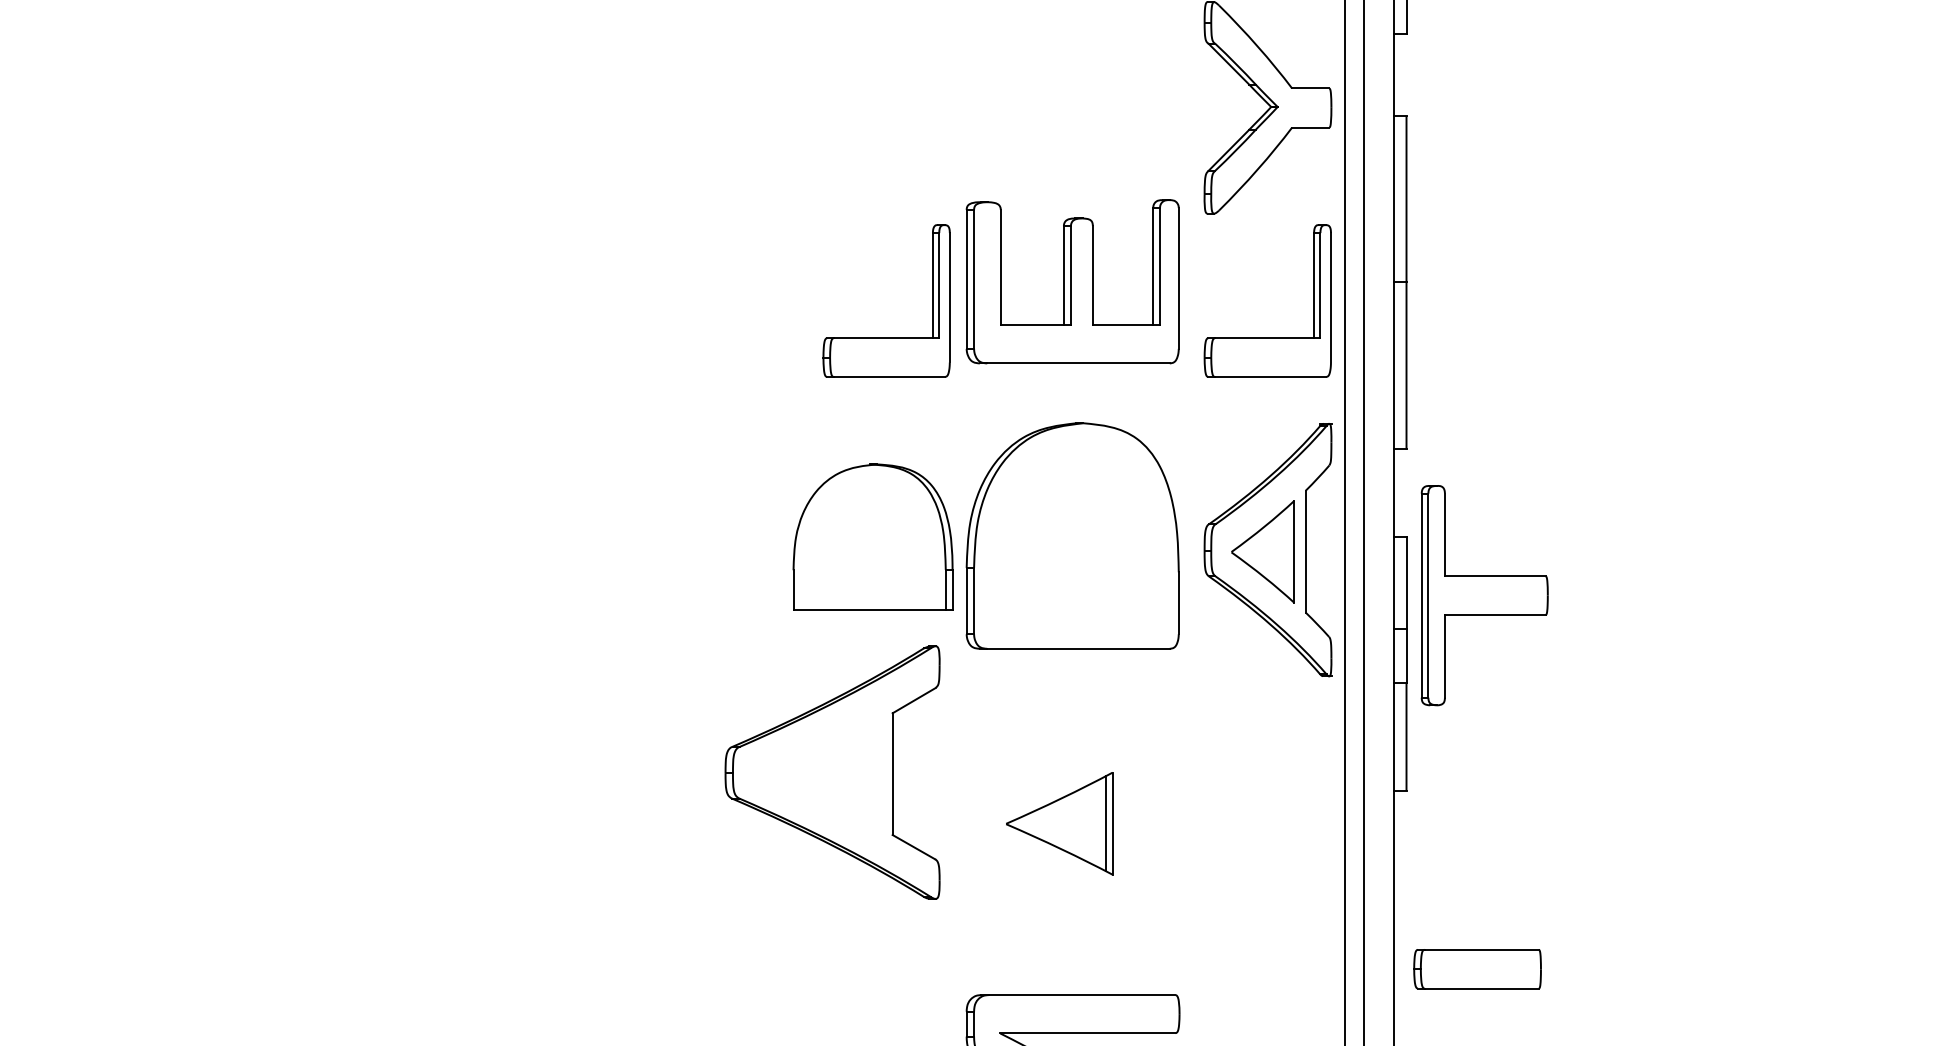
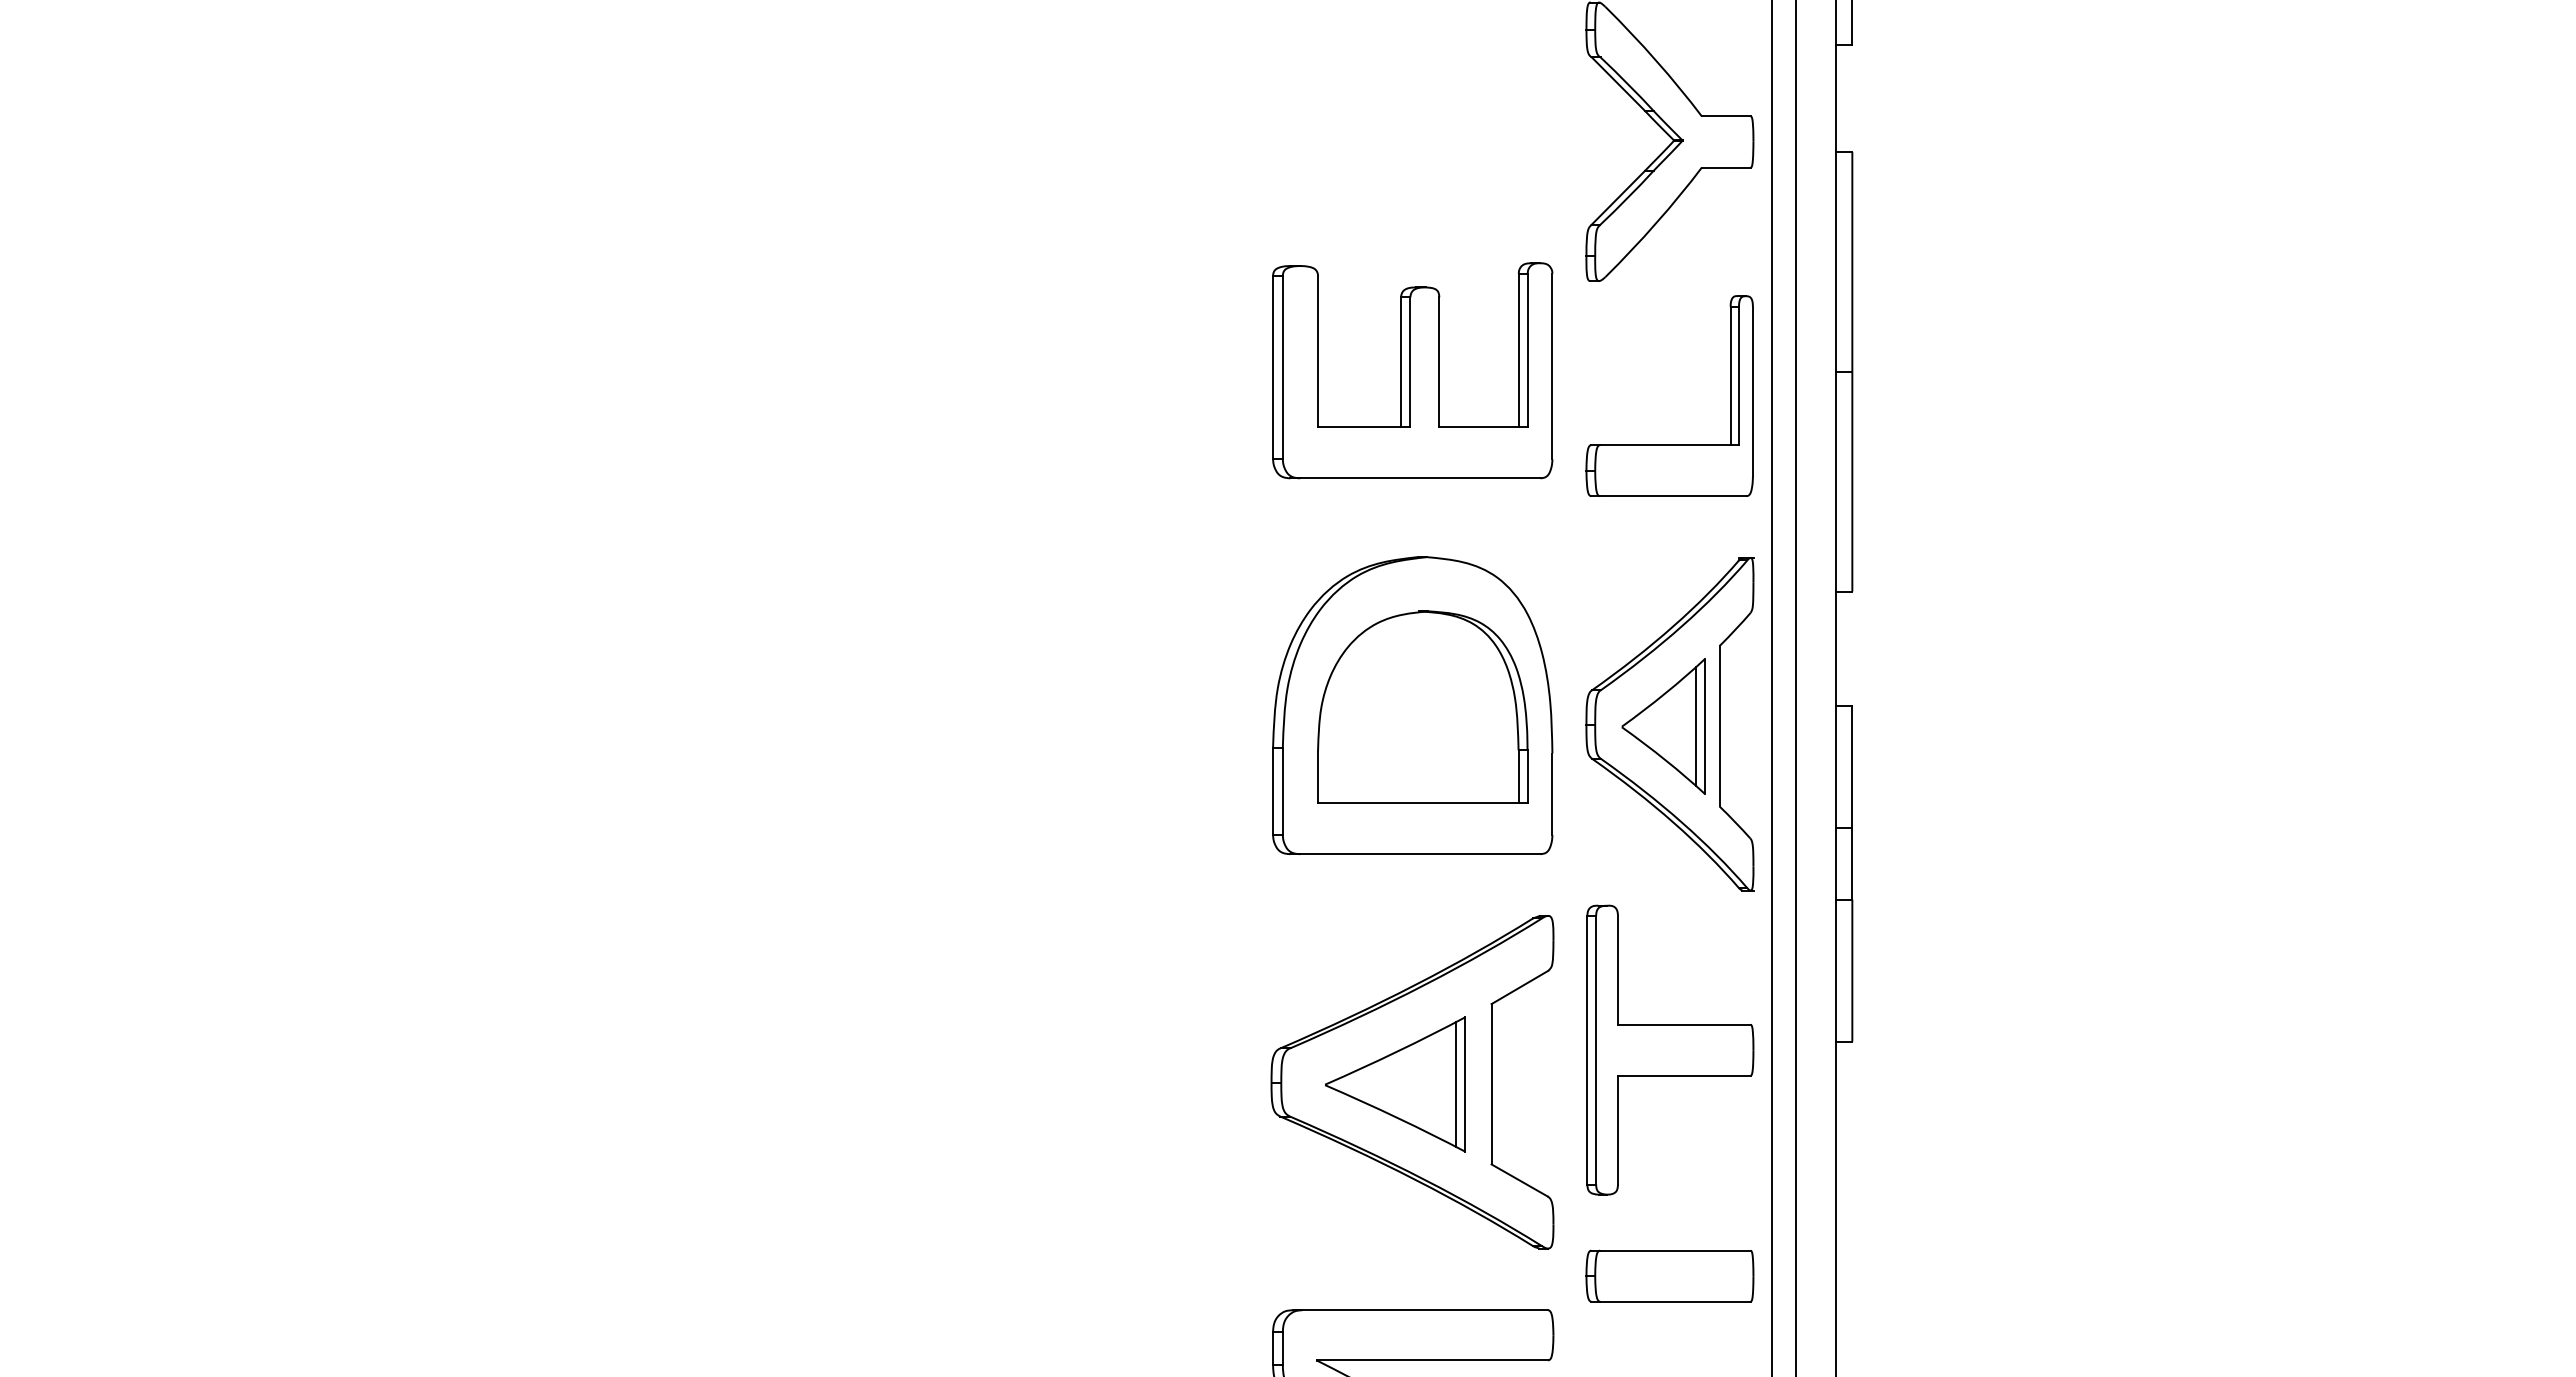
part: (886, 337) -> (1167, 444), removed
part: (872, 536) -> (1422, 706), moved
line: (1288, 551) -> (1696, 726), added
part: (1484, 595) -> (1670, 1049), moved
part: (832, 772) -> (1412, 1082), moved
part: (1477, 968) -> (1669, 1275), moved

